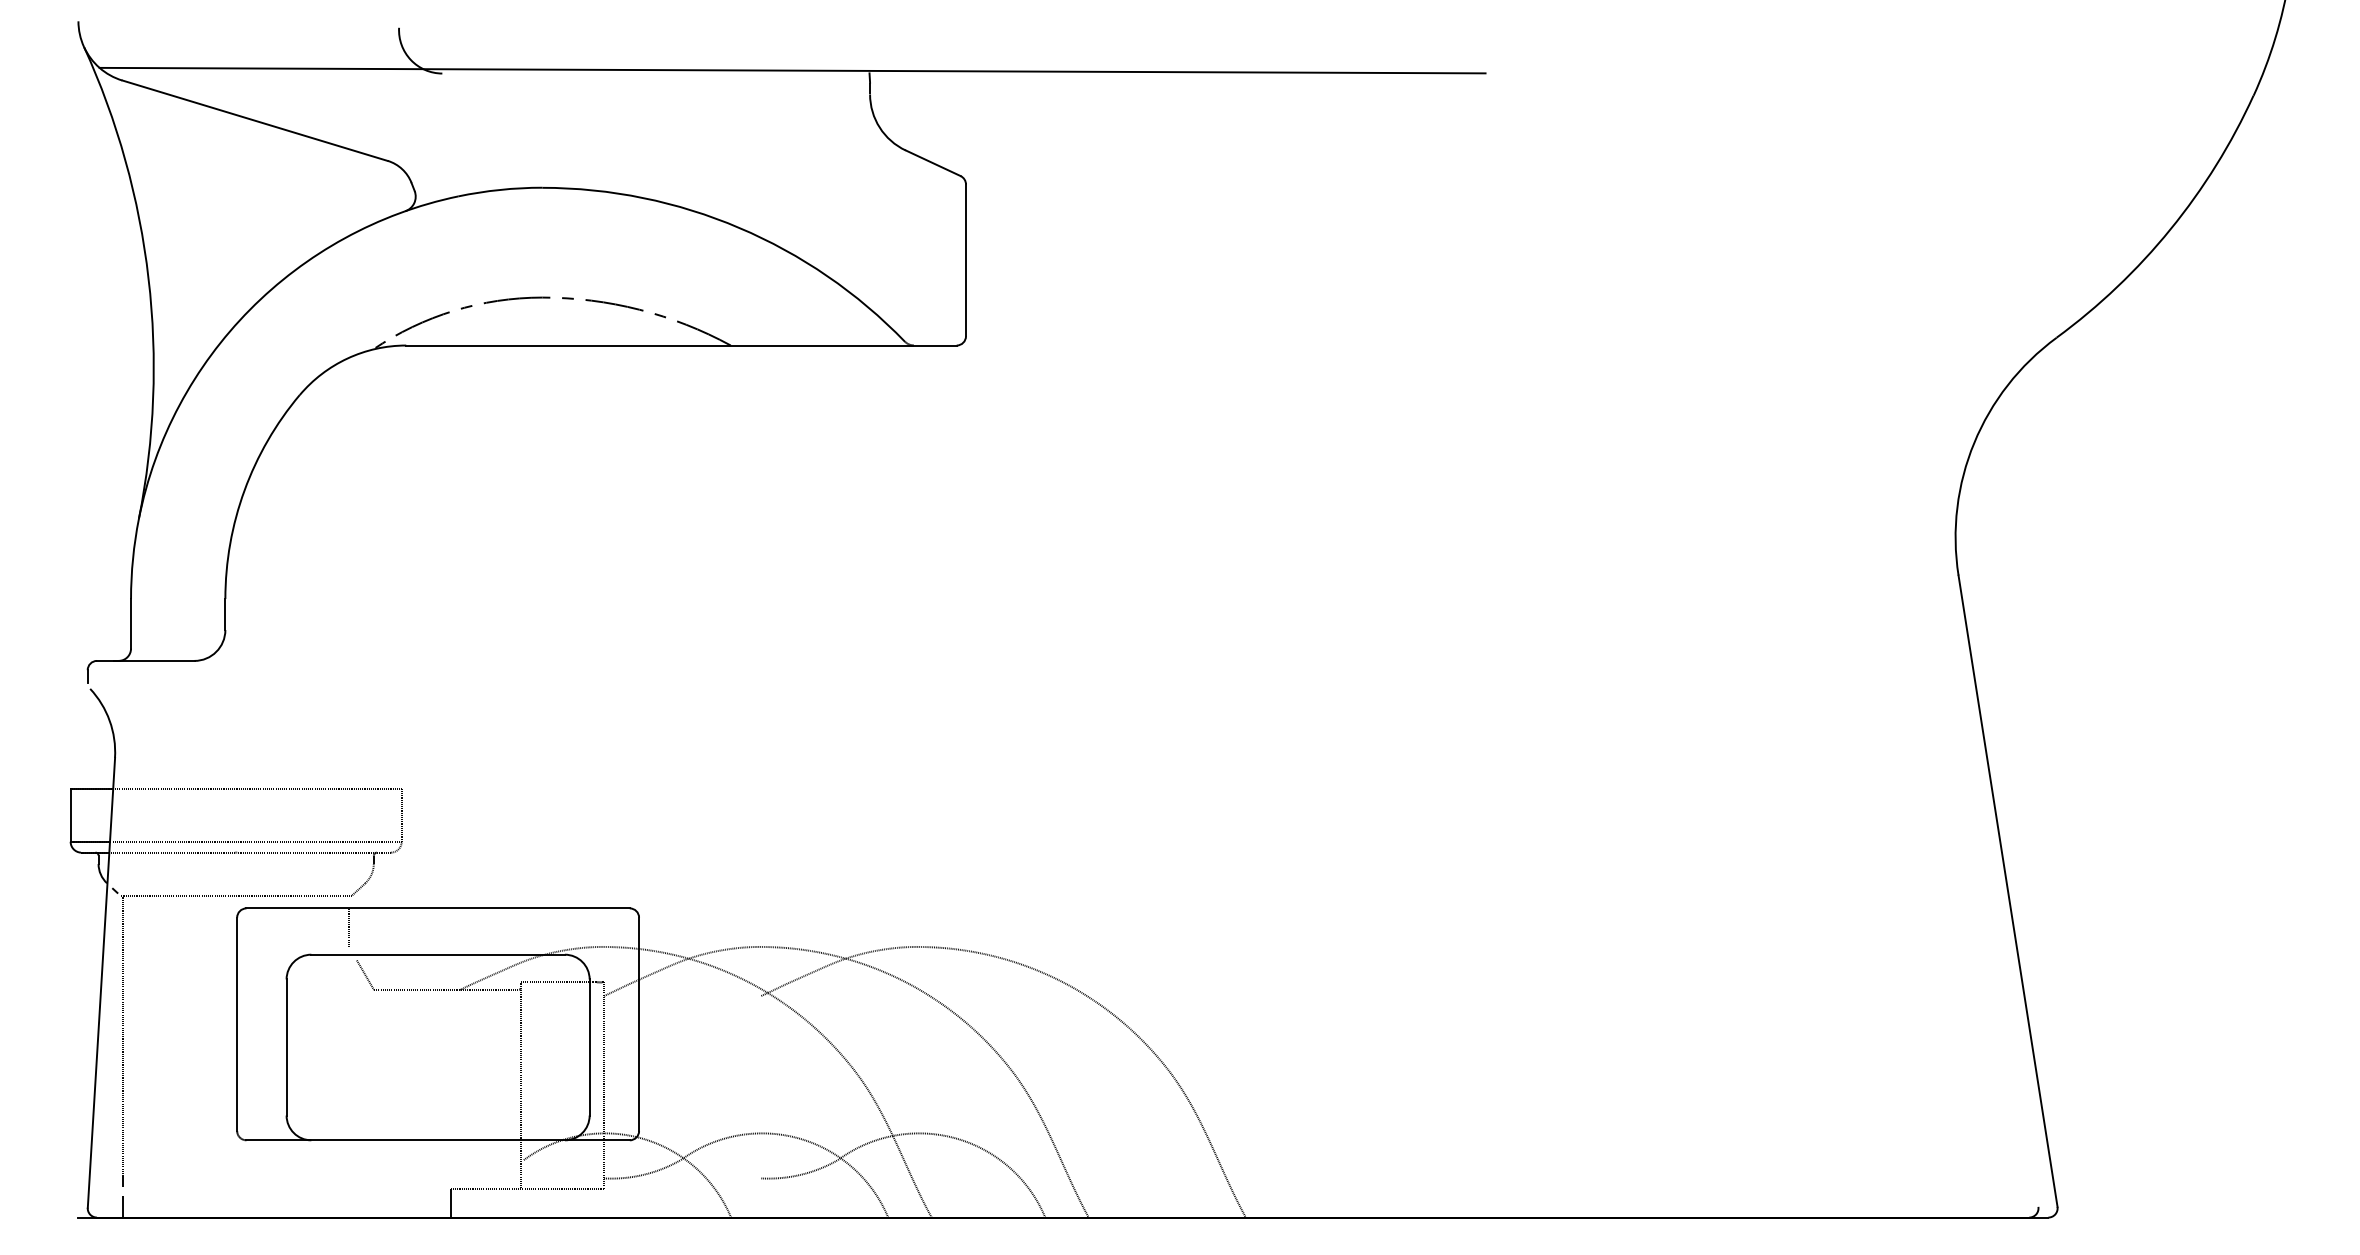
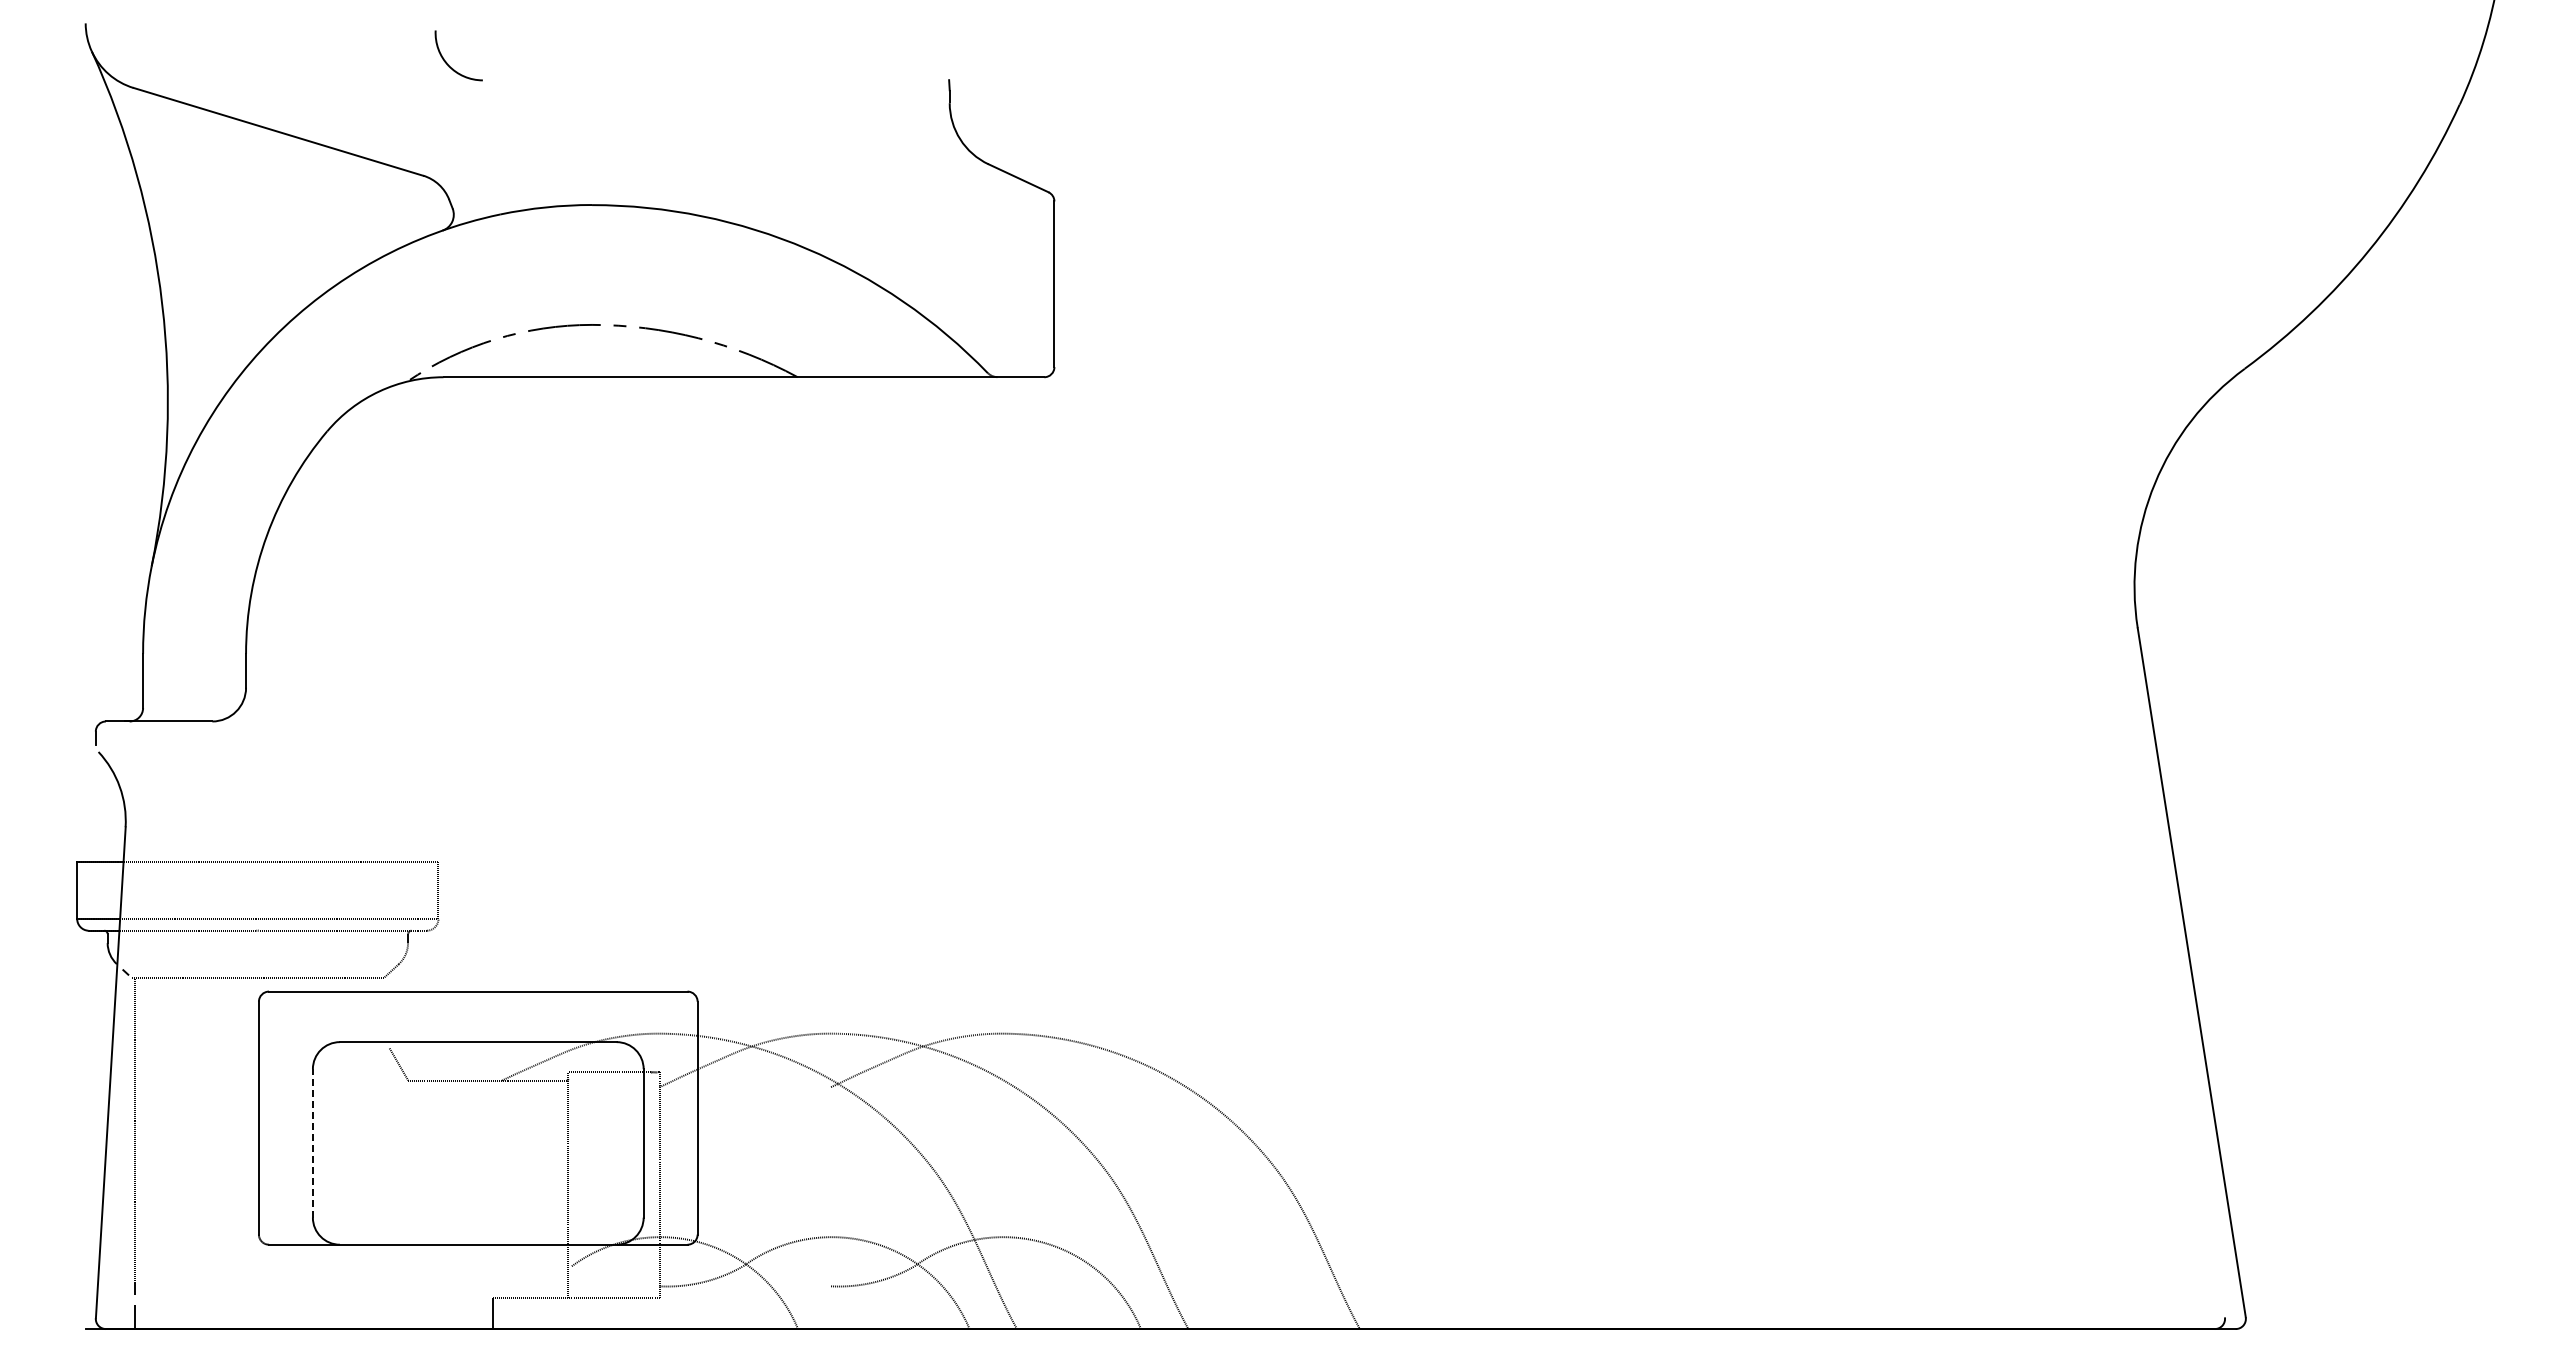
line: (791, 70) -> (864, 77), removed
line: (349, 927) -> (381, 1012), removed
line: (286, 1046) -> (312, 1142), solid -> dashed

